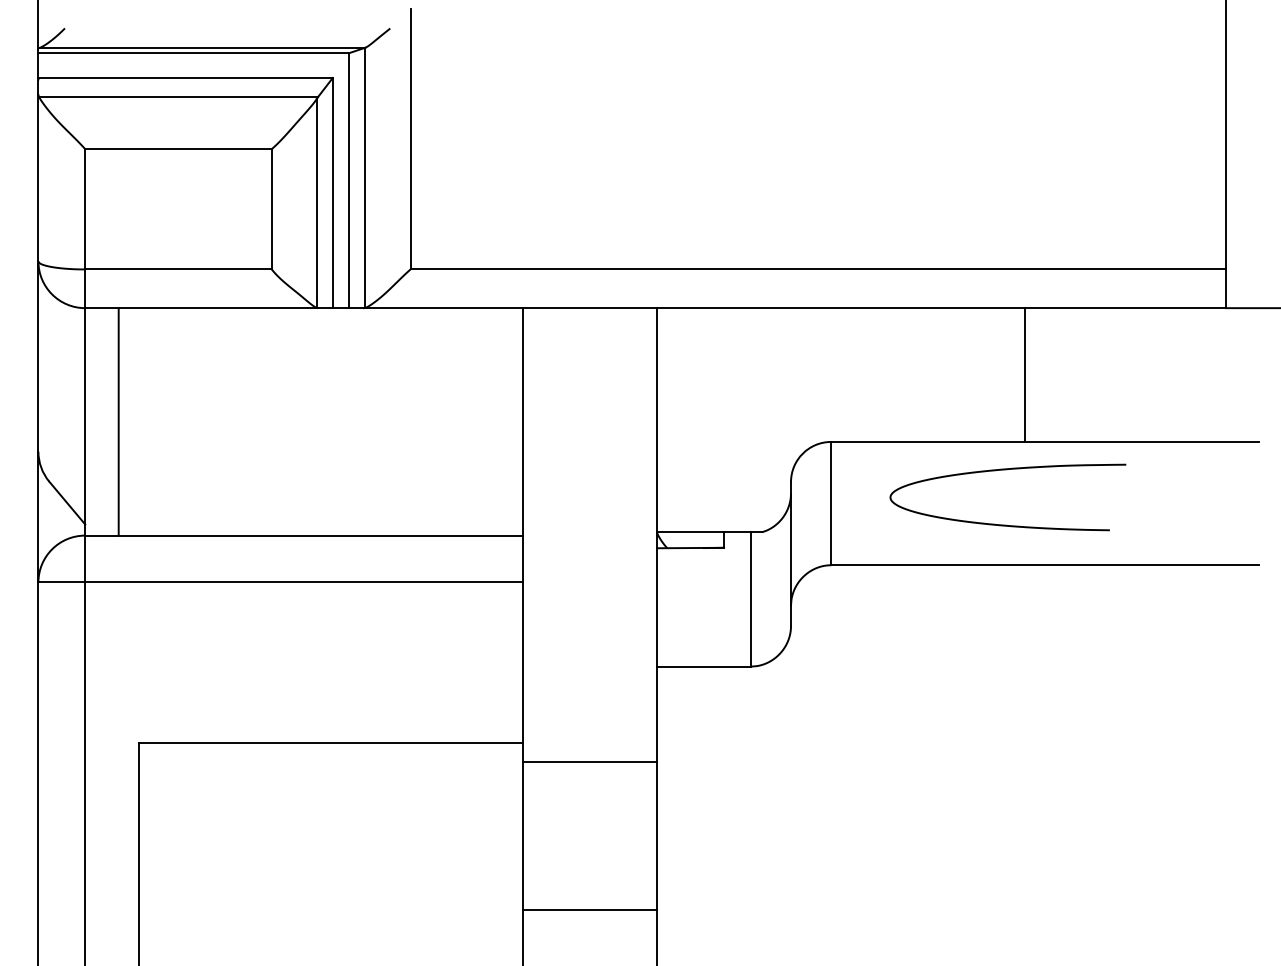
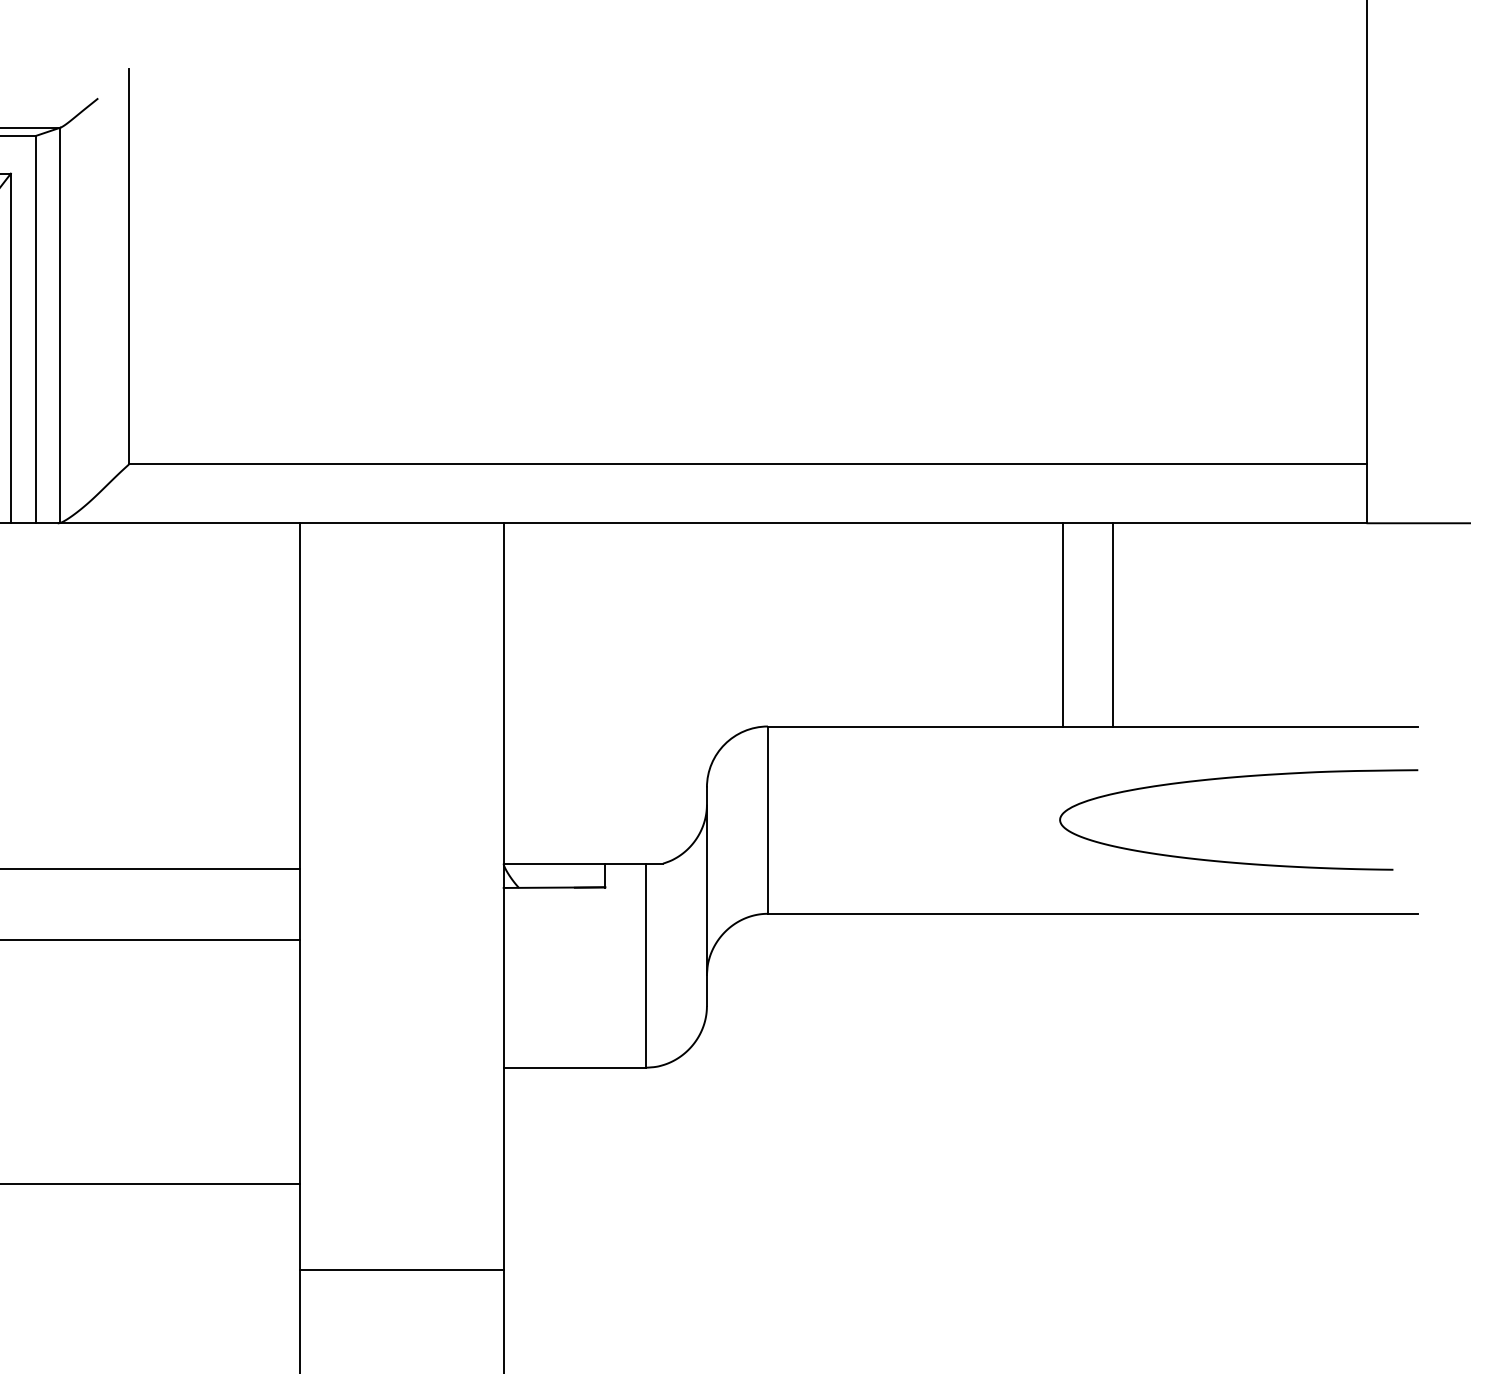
line: (1058, 374) -> (1113, 624), added
curve: (1007, 470) -> (1237, 778), moved
line: (590, 761) -> (402, 1269), moved

